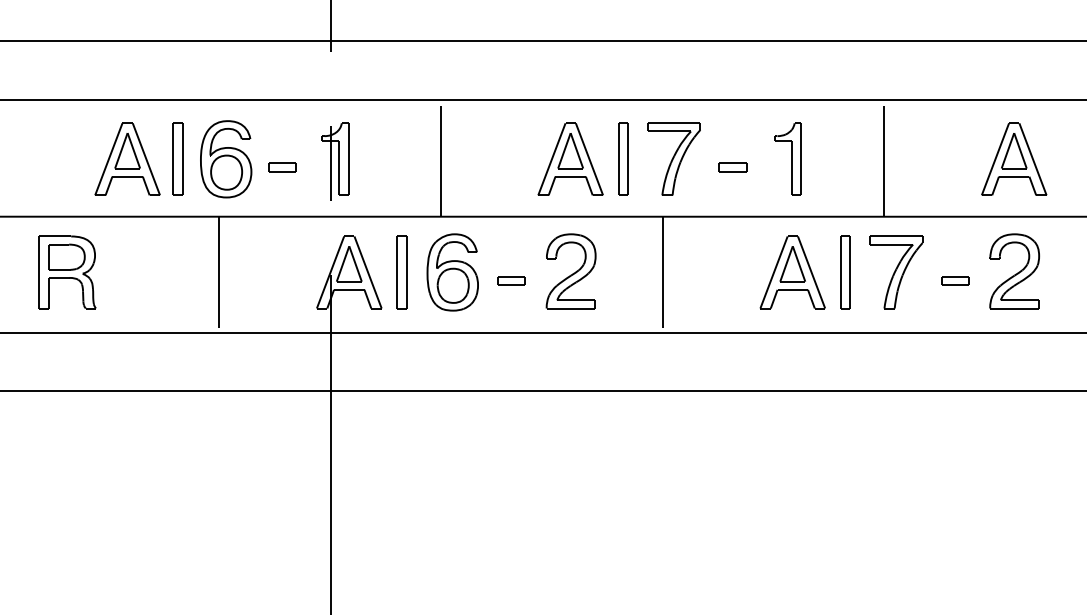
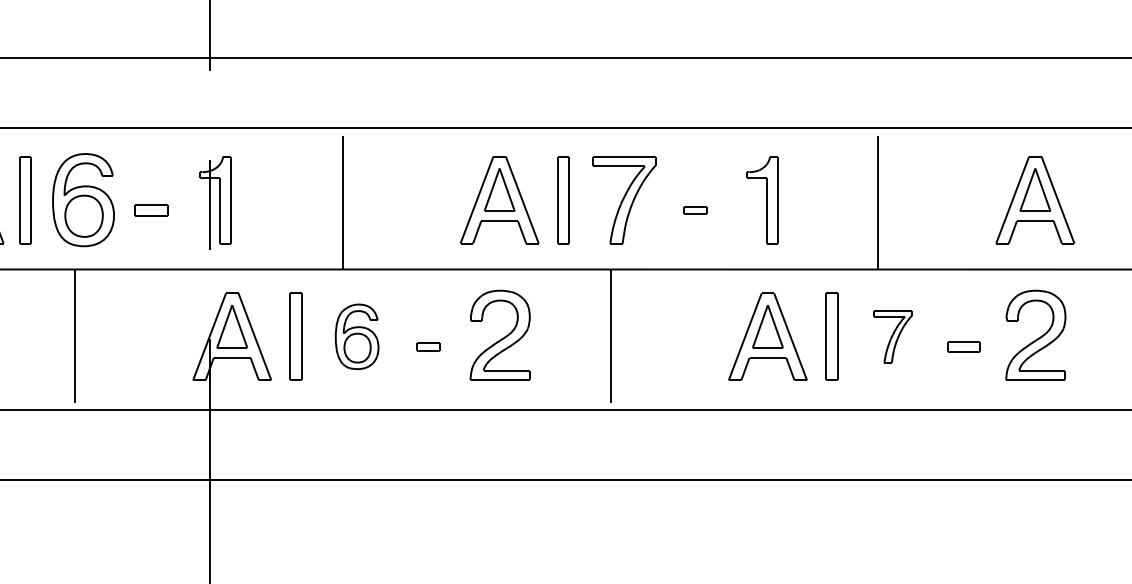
part: (732, 167) -> (695, 210), size x0.7
part: (452, 272) -> (356, 336), size x0.7
part: (896, 272) -> (893, 336), size x0.6
part: (511, 280) -> (428, 346), size x0.7

